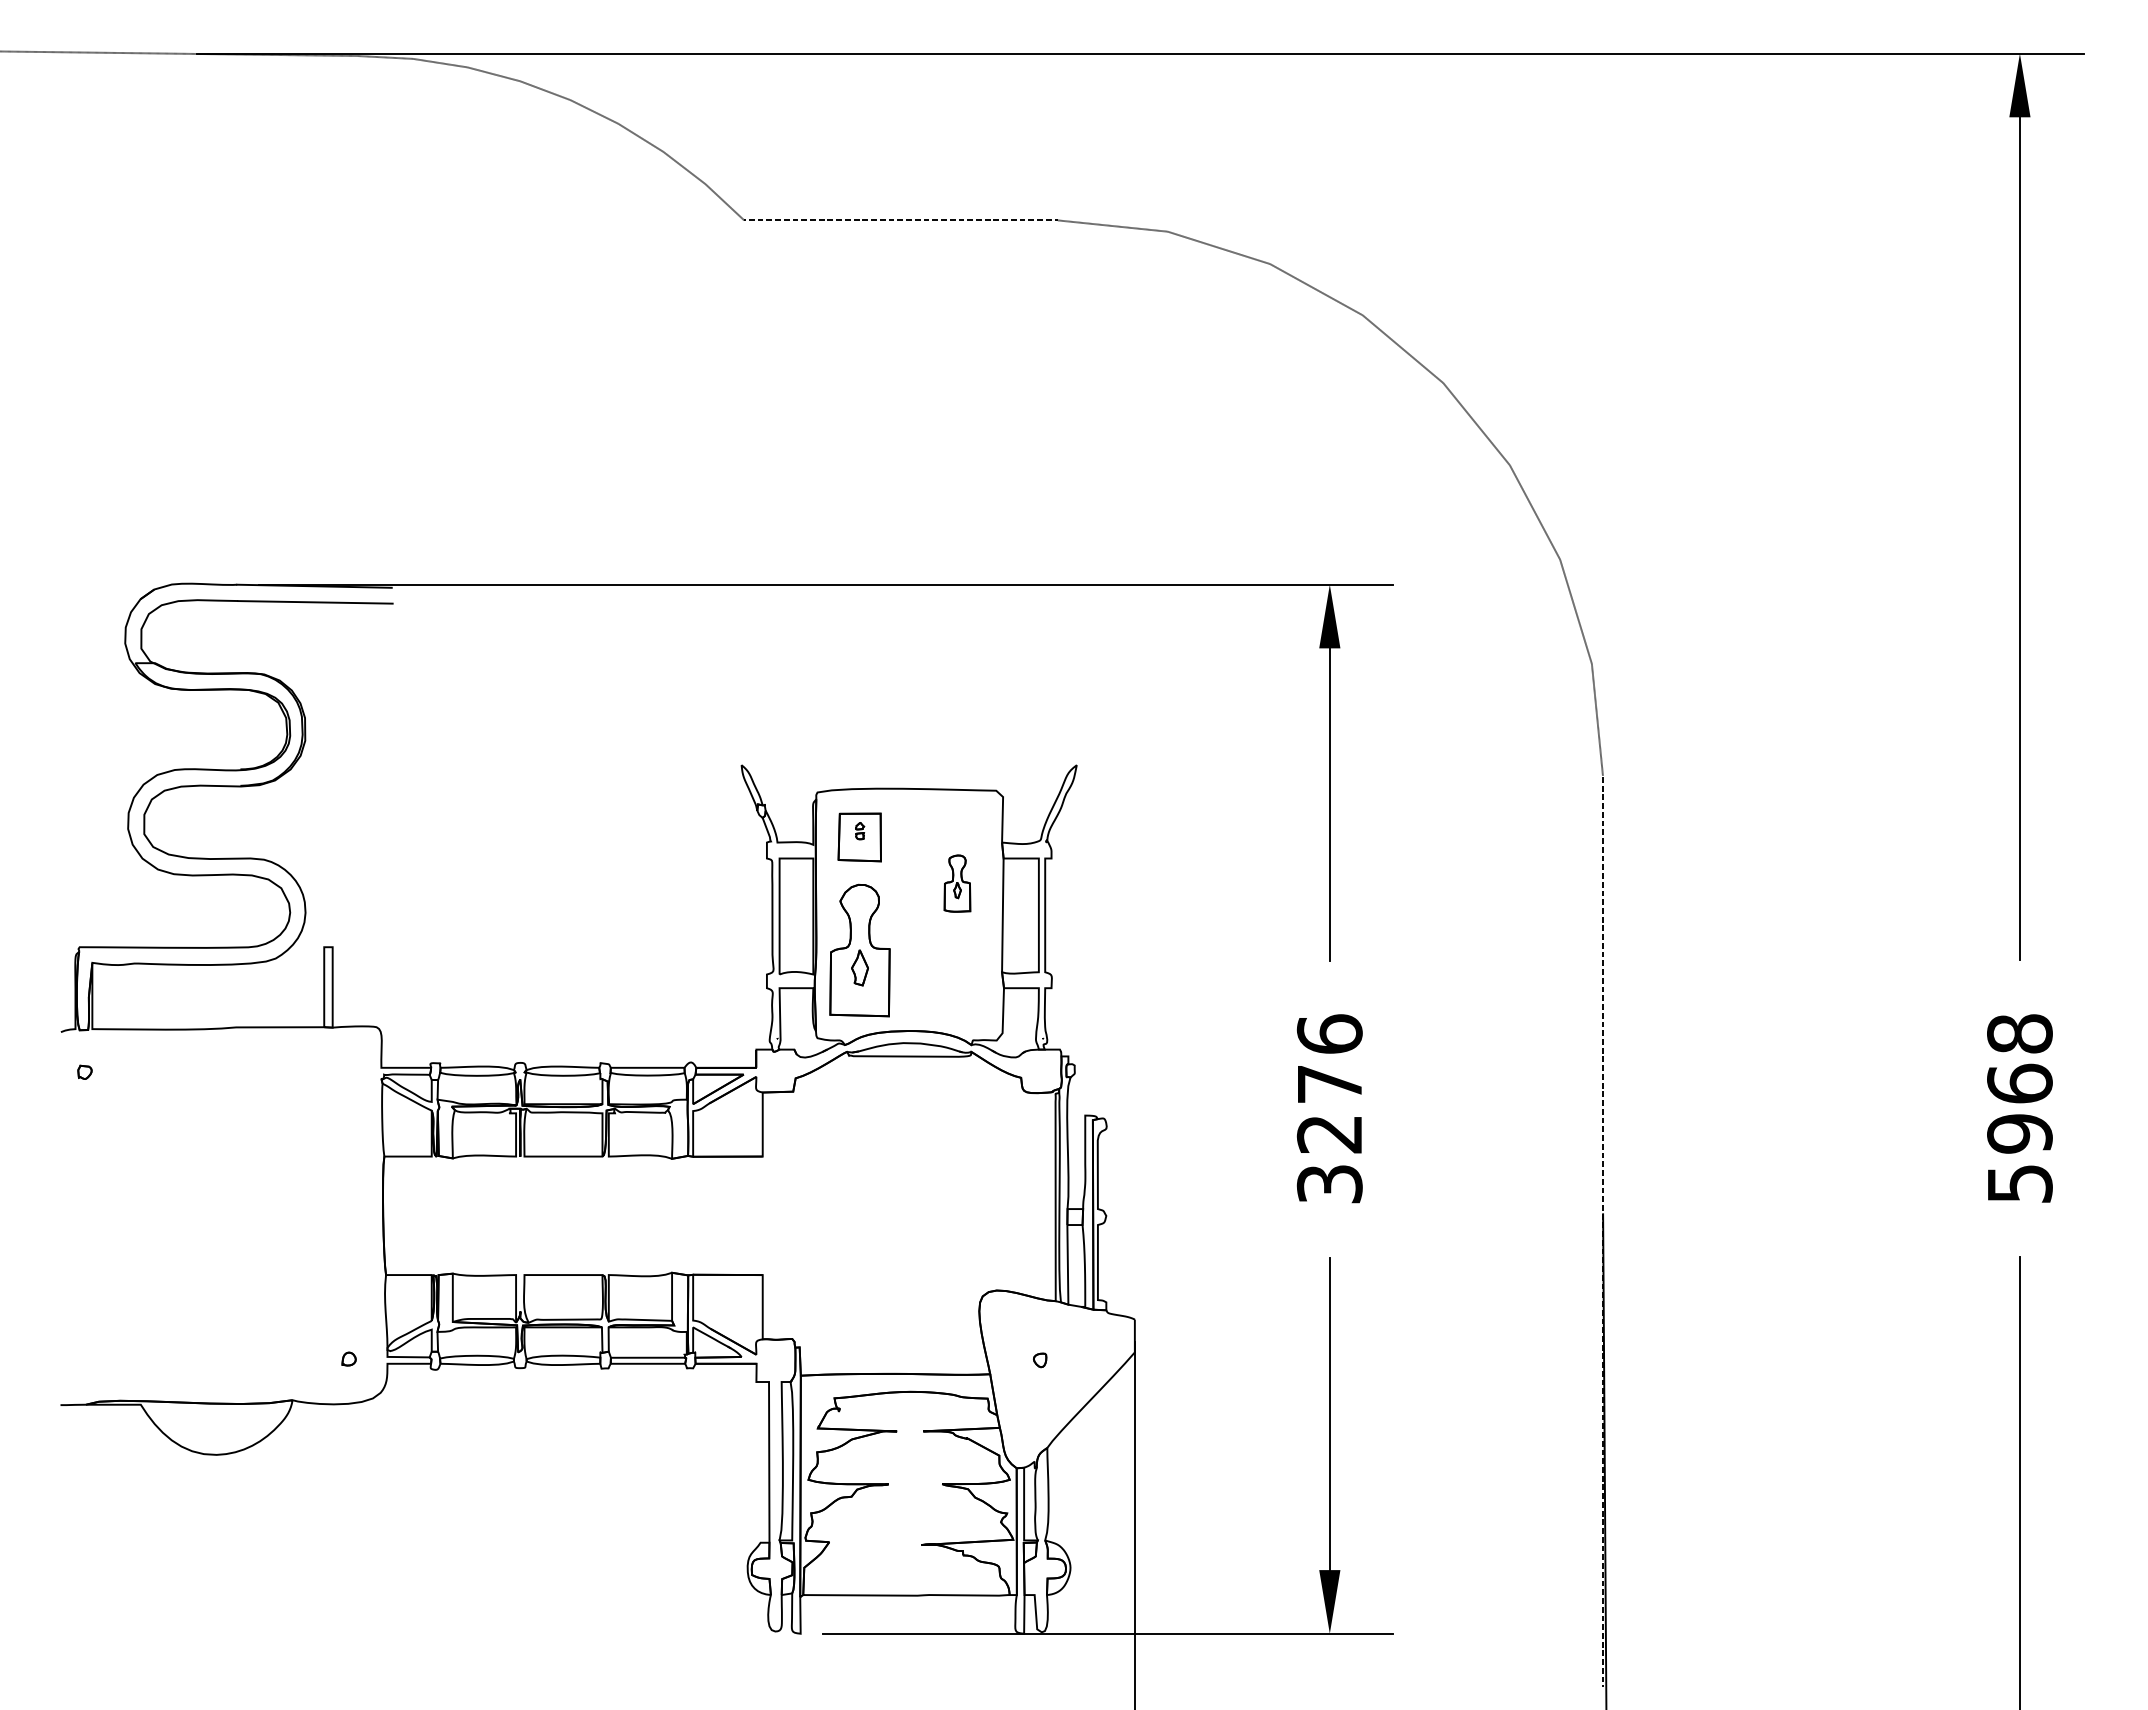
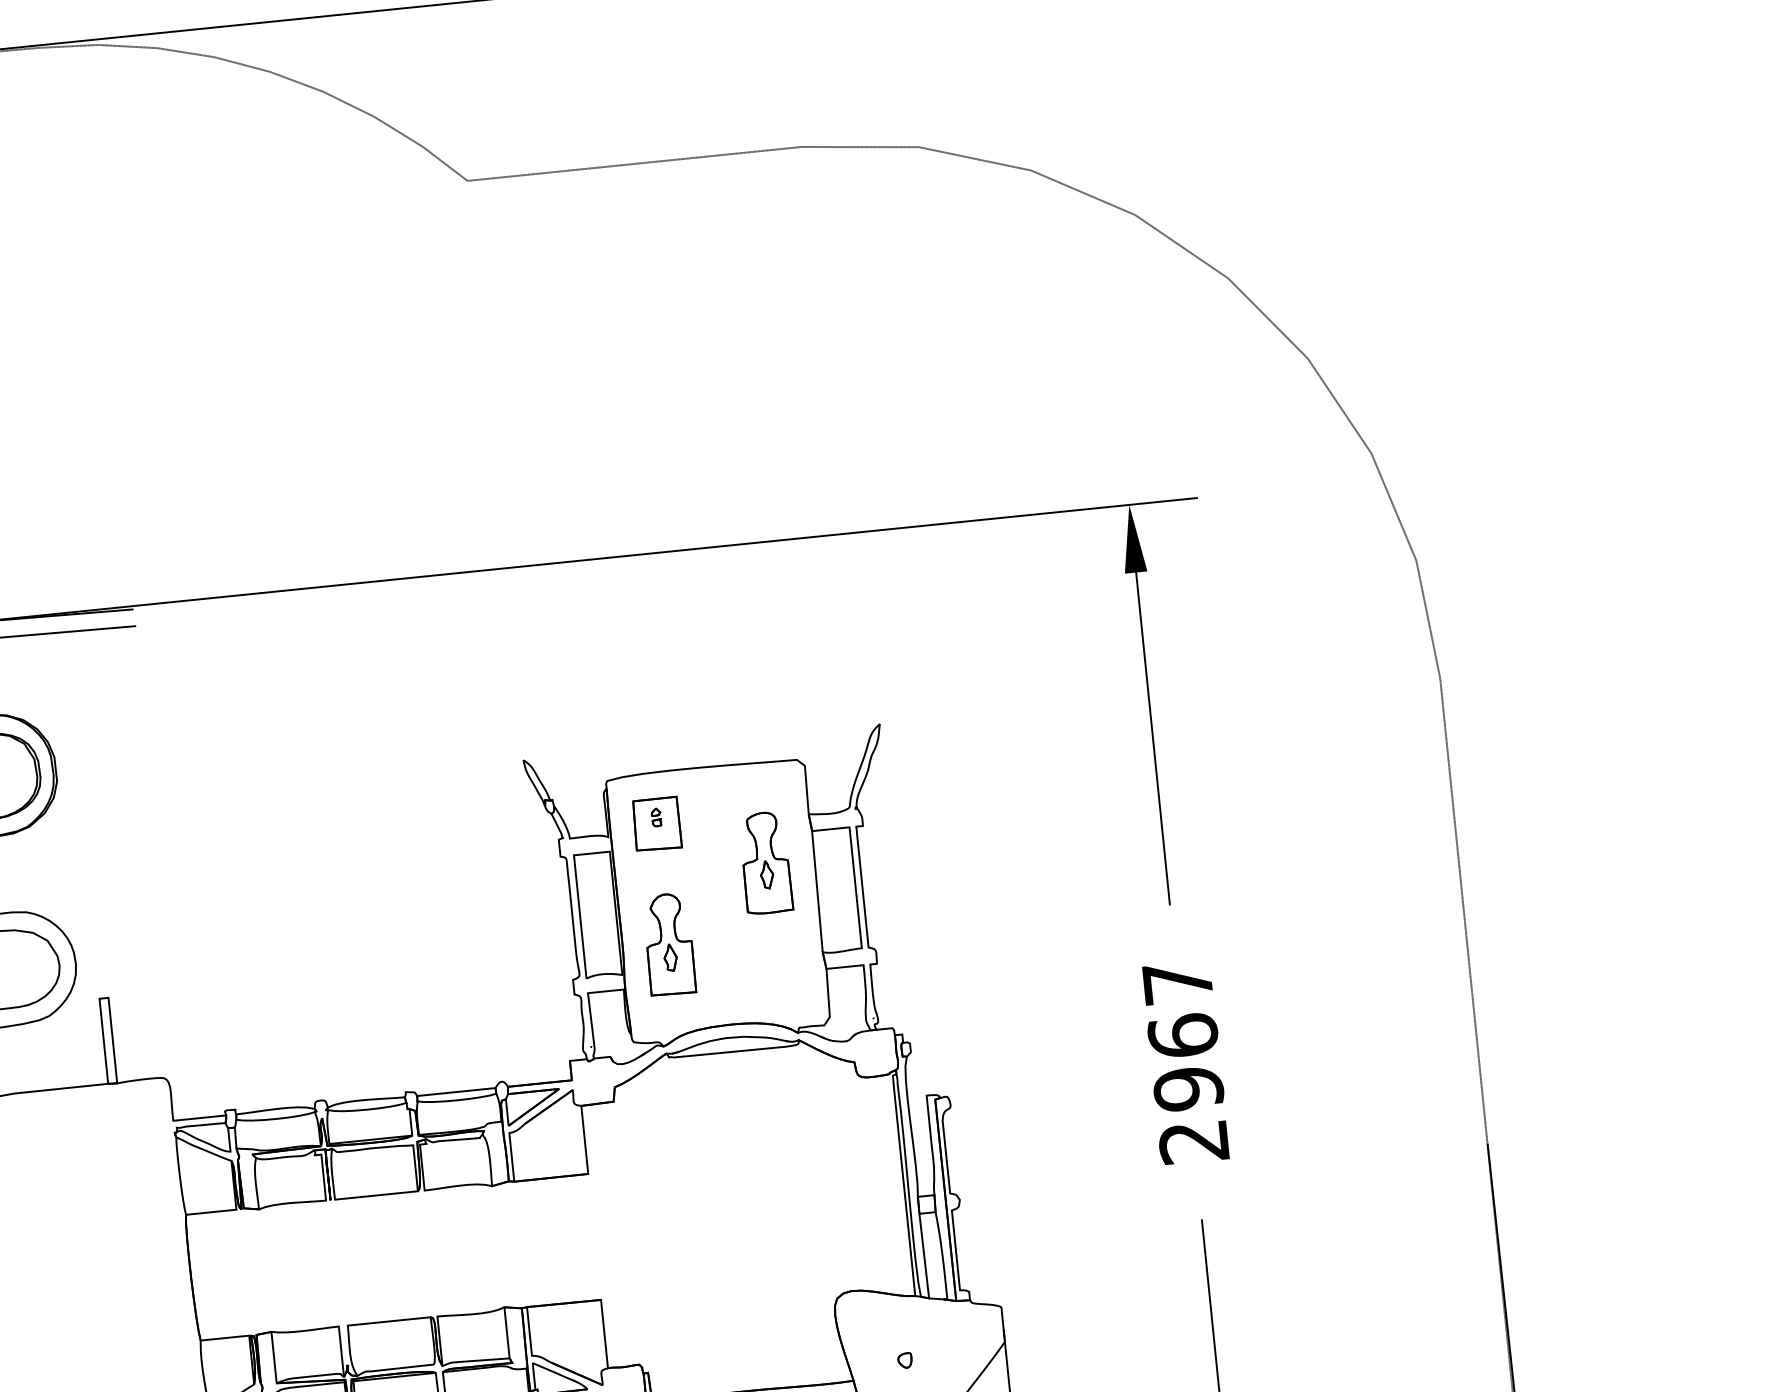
part: (957, 883) -> (765, 862), size x1.67
part: (859, 950) -> (668, 944), size x0.71
text: (1329, 1108) -> (1185, 1061), 3276 -> 2967

